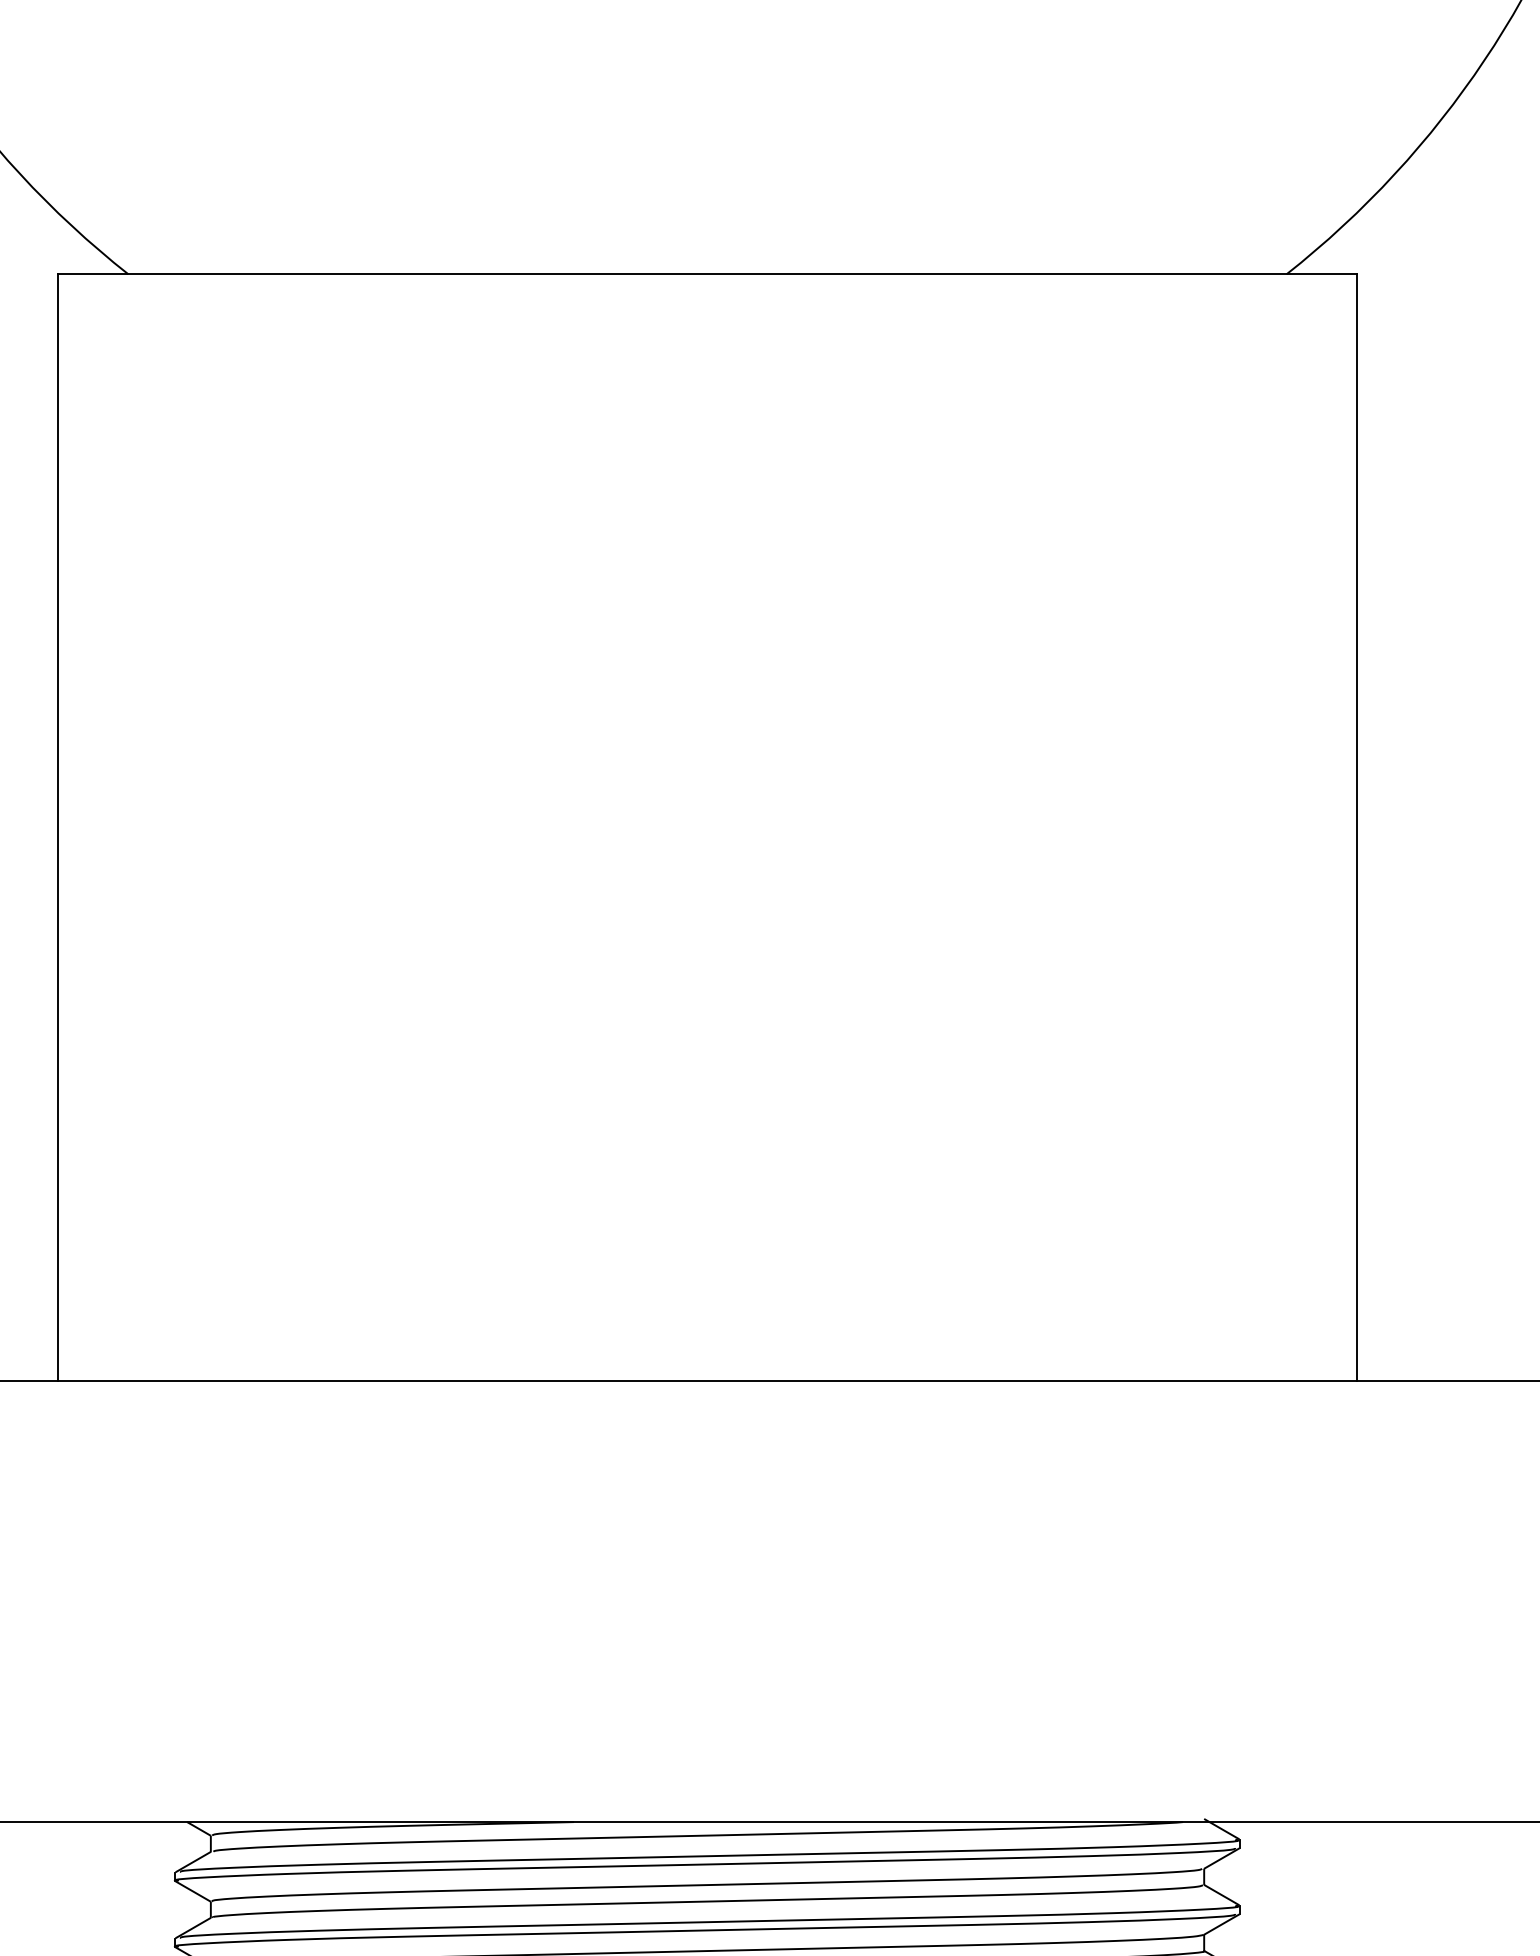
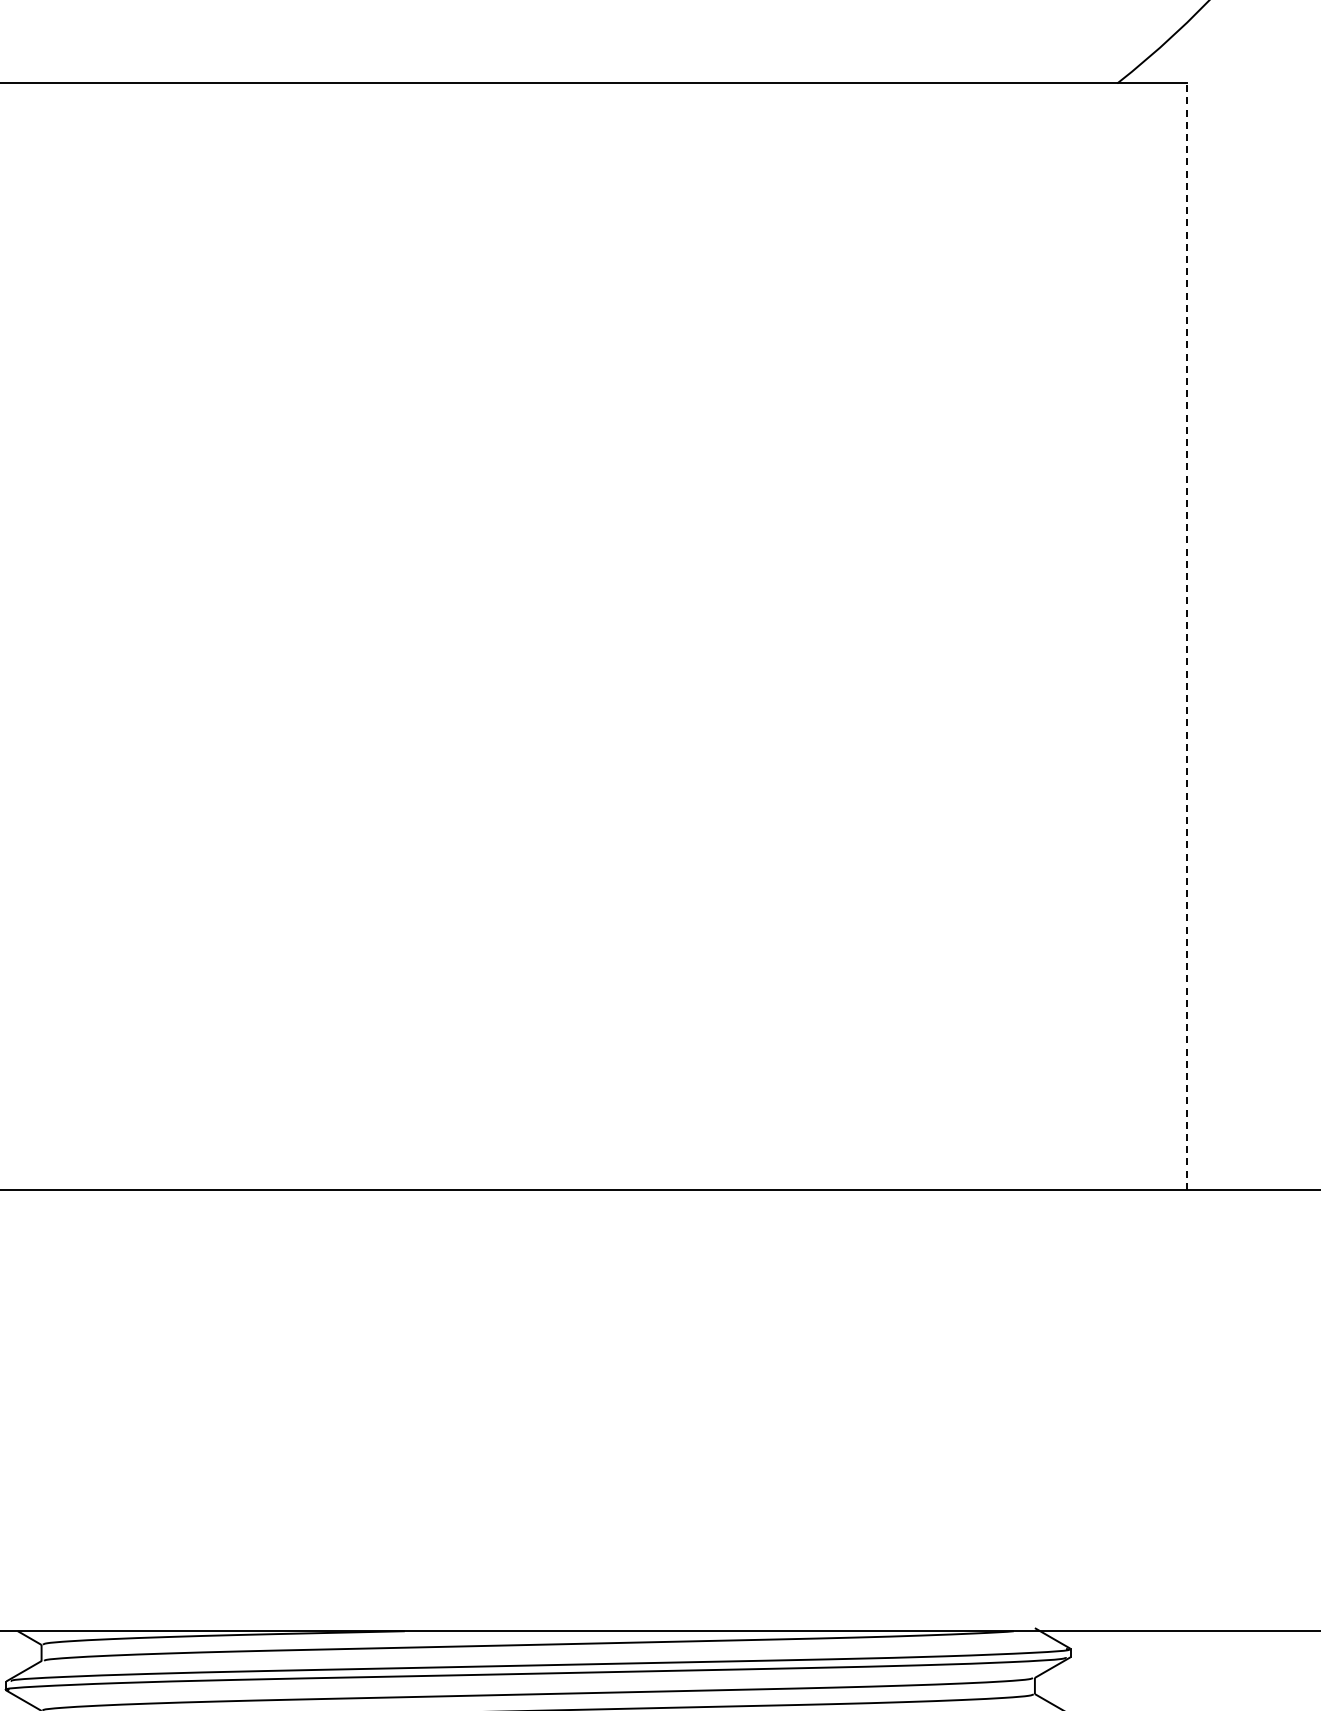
line: (1356, 826) -> (1187, 635), solid -> dashed

